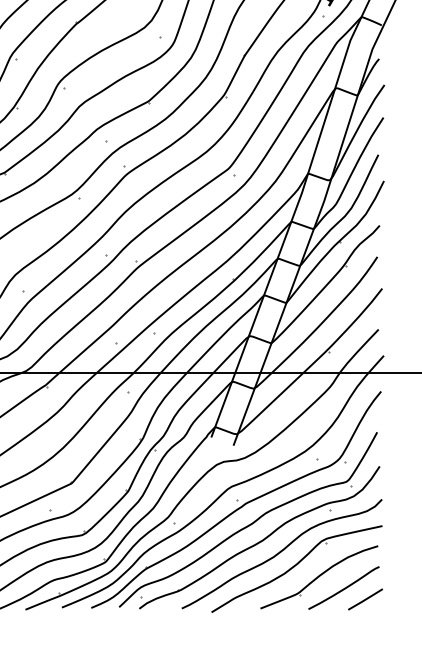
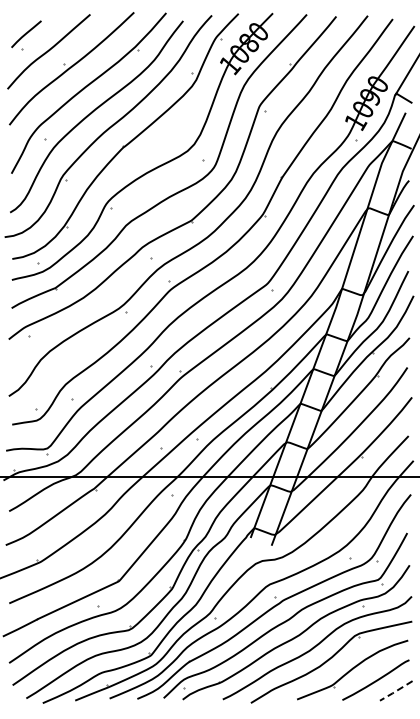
line: (364, 600) -> (395, 691), solid -> dashed

